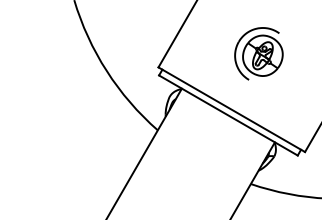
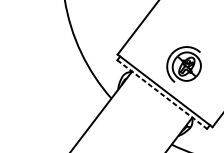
part: (258, 53) -> (183, 64), moved
line: (228, 115) -> (162, 94), solid -> dashed

